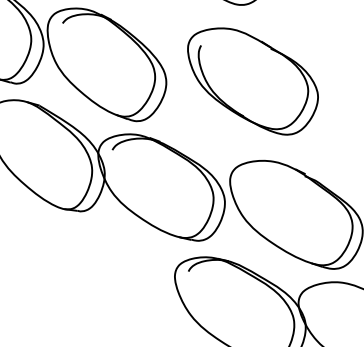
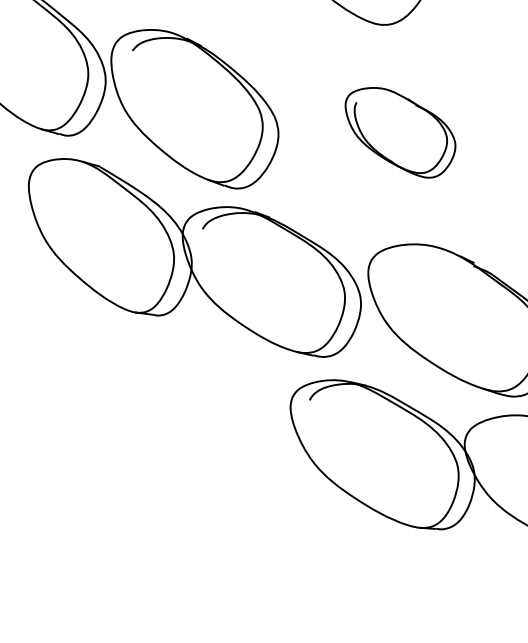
part: (252, 81) -> (400, 132), size x0.6

